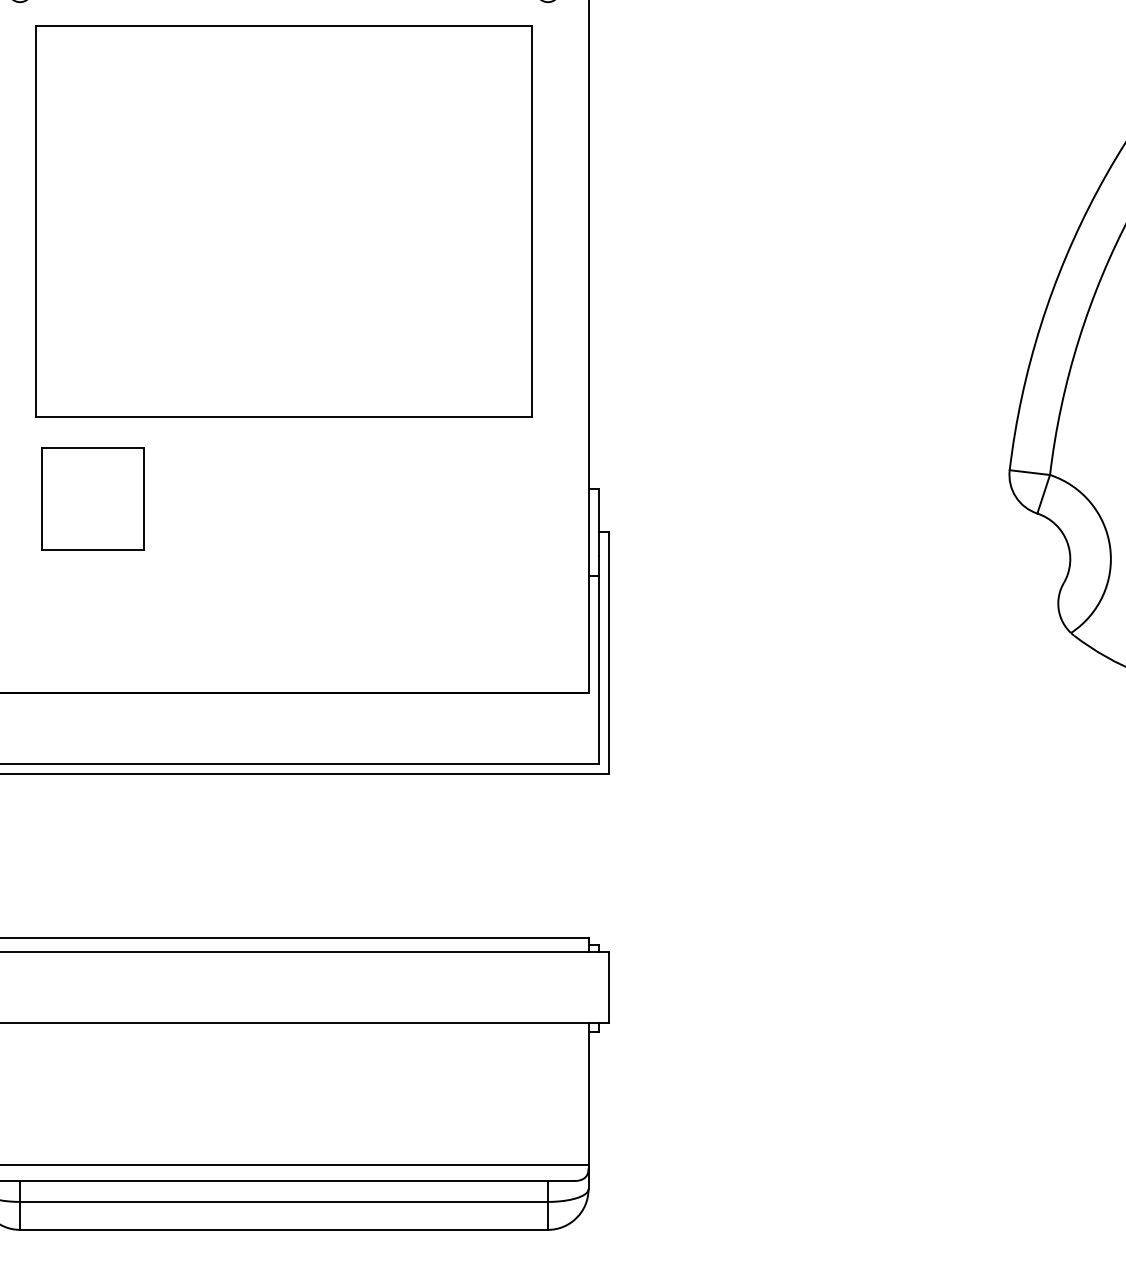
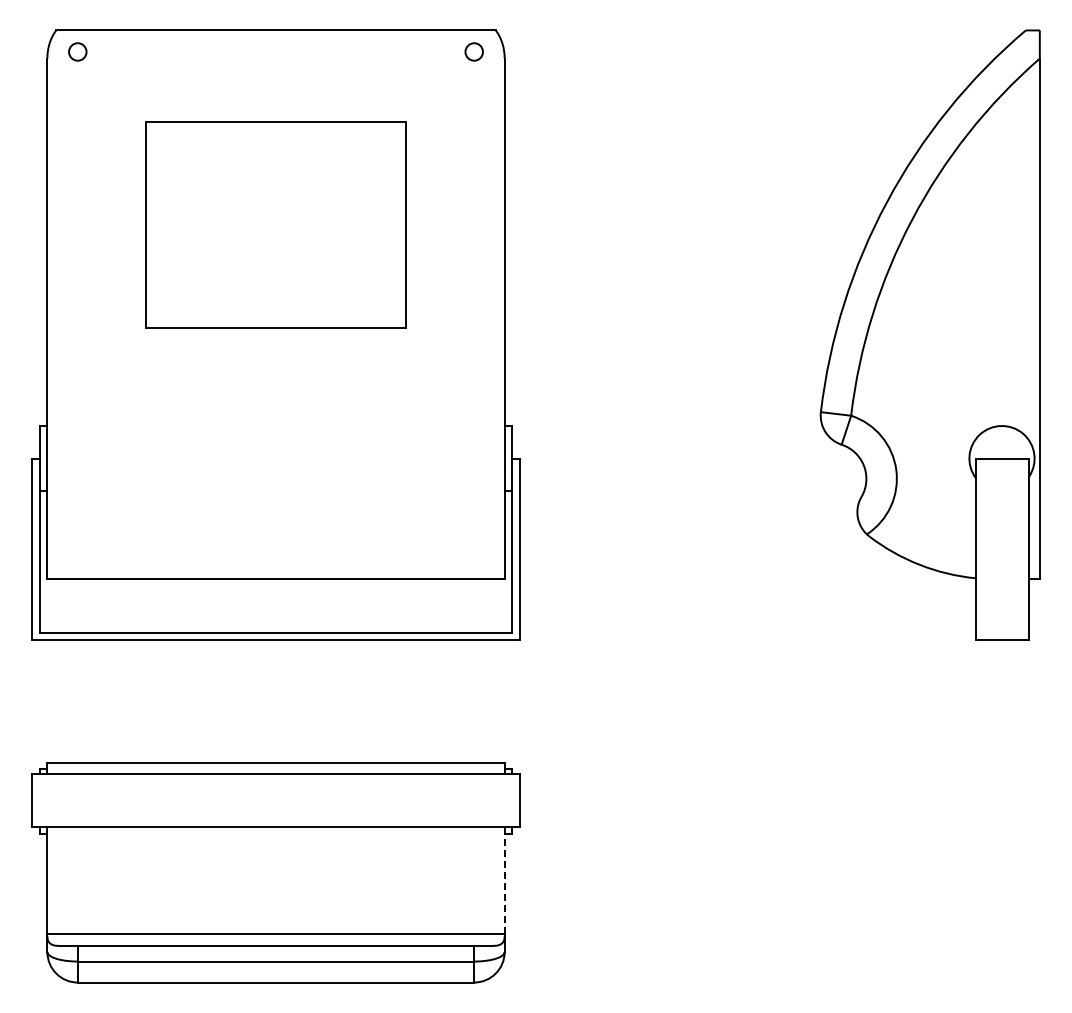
part: (283, 220) -> (275, 224), size x0.7
part: (92, 498) -> (132, 433), removed
line: (588, 1093) -> (504, 880), solid -> dashed

